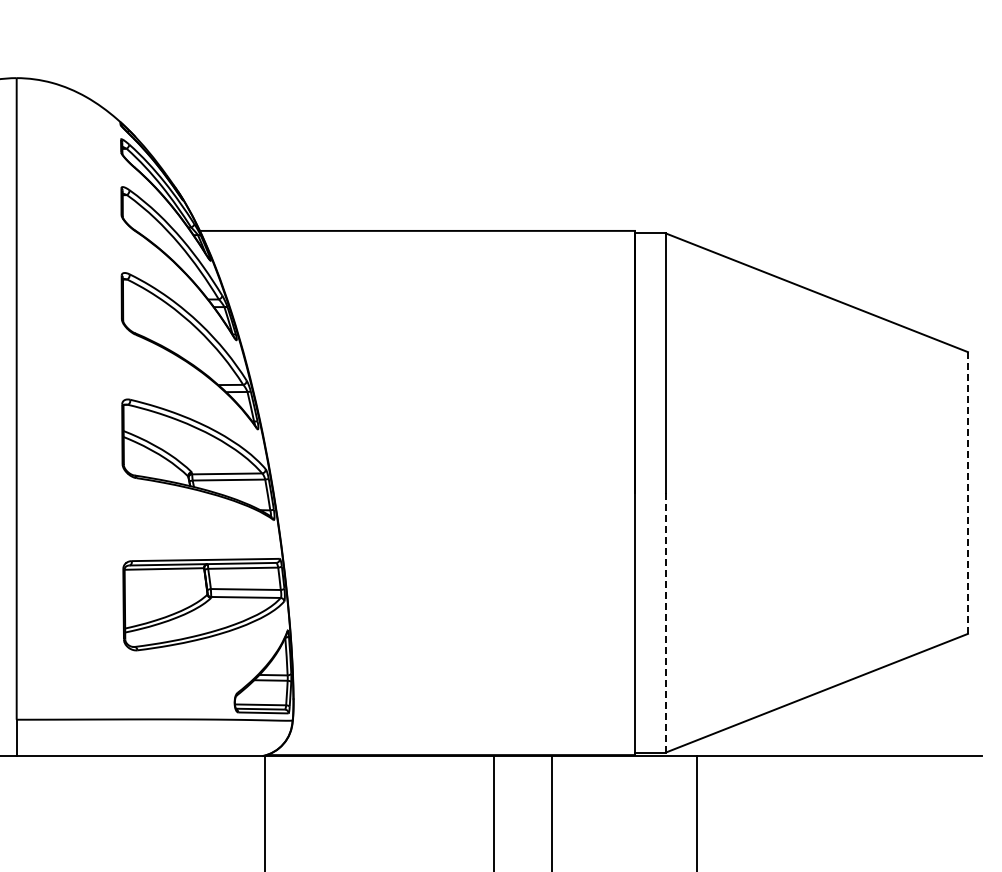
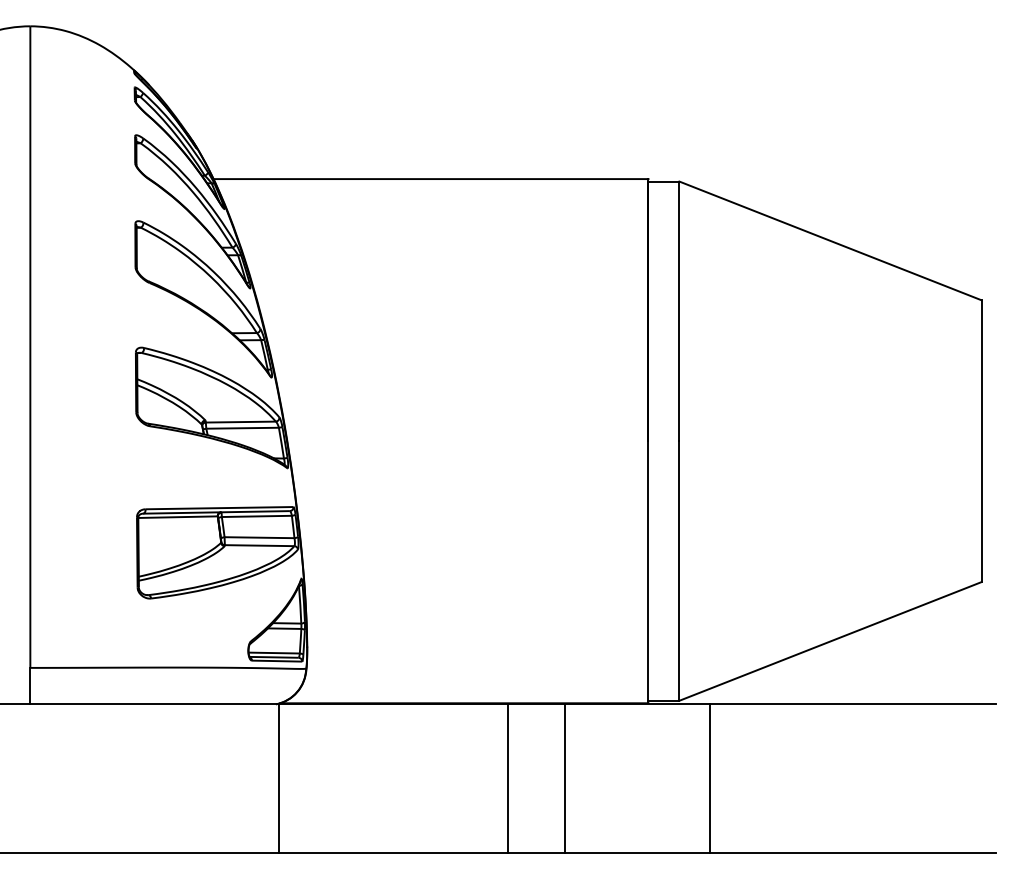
line: (967, 493) -> (981, 441), dashed -> solid
line: (665, 622) -> (679, 570), dashed -> solid

